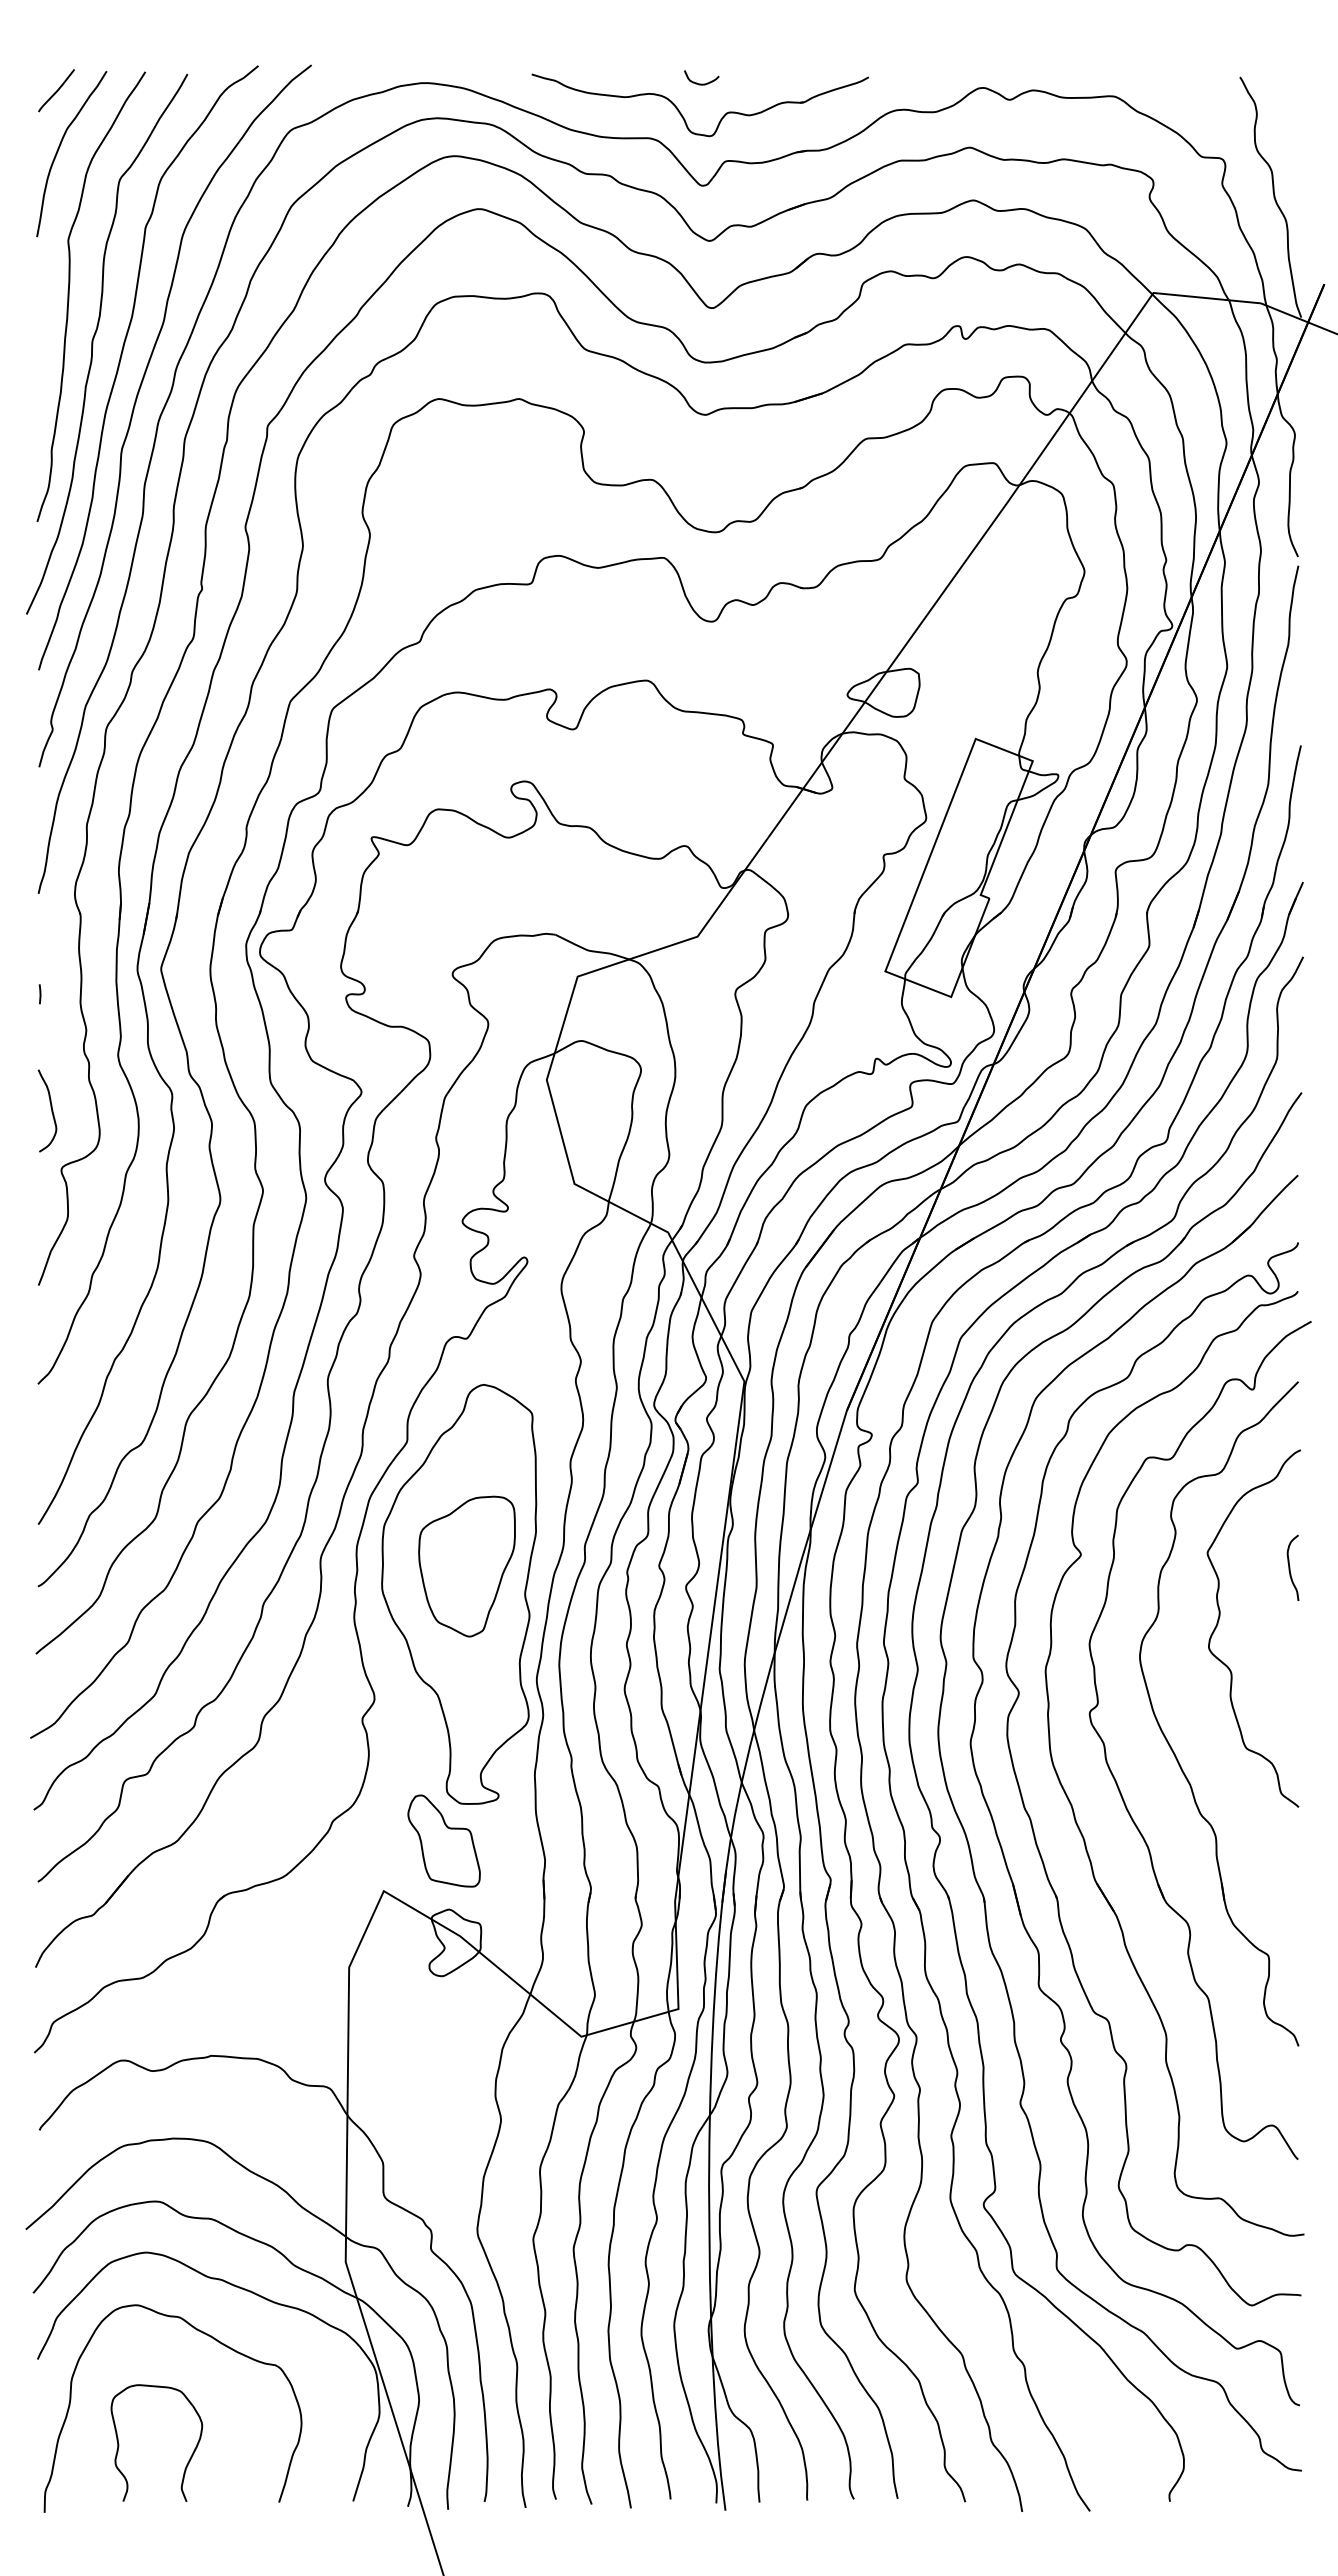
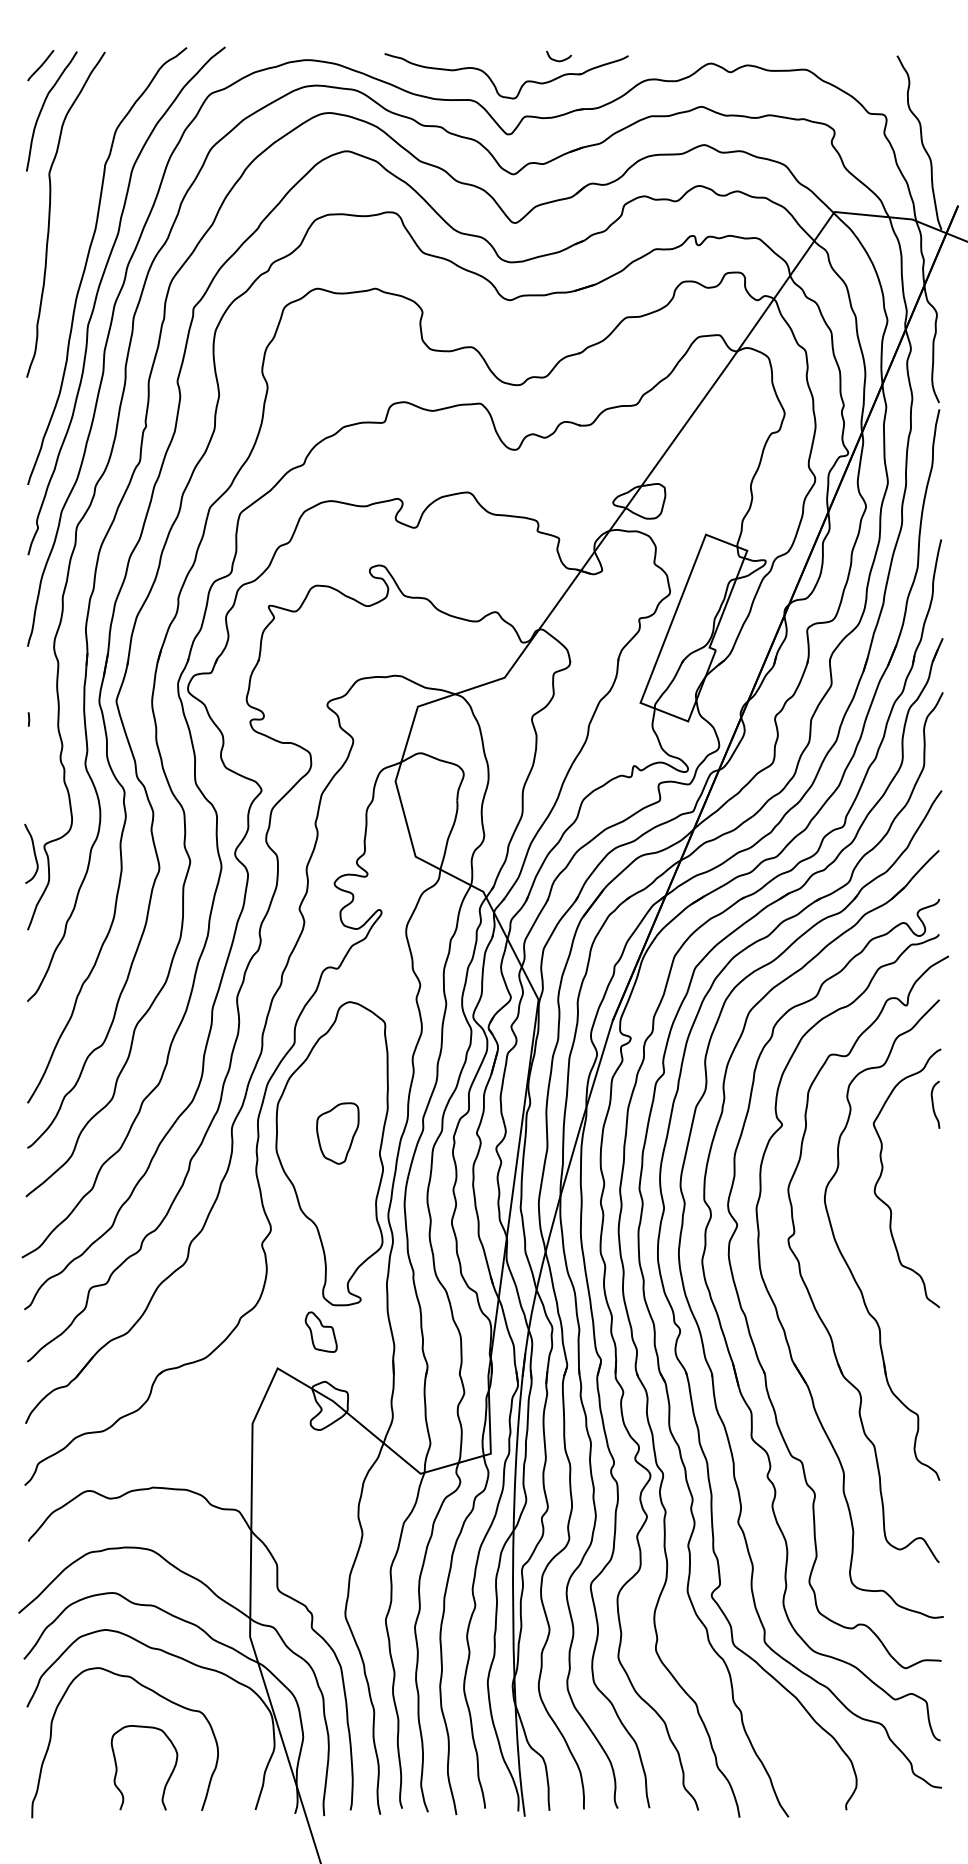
curve: (701, 83) -> (558, 60), moved
curve: (94, 338) -> (68, 244), removed
curve: (51, 1110) -> (34, 853), moved
part: (466, 1566) -> (337, 1133), size x0.6
curve: (1290, 1567) -> (933, 1104), moved
part: (443, 1840) -> (320, 1331), size x0.6
curve: (189, 2458) -> (168, 1778), moved

